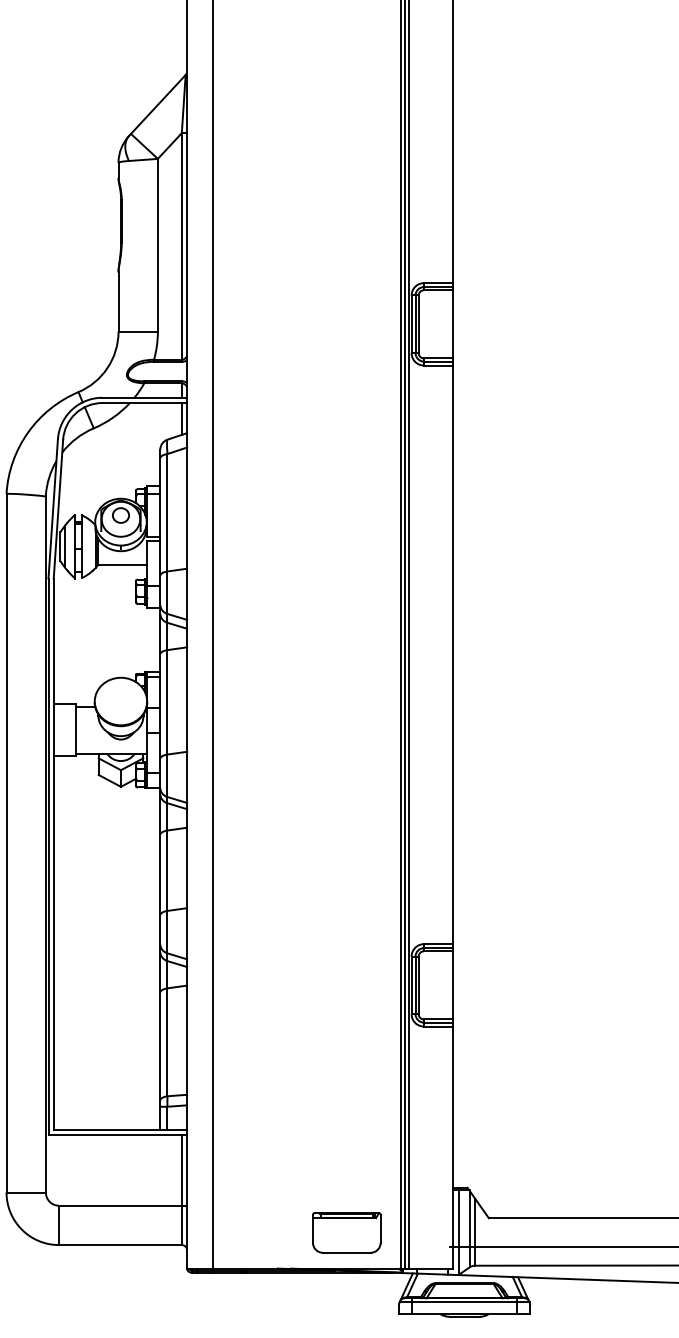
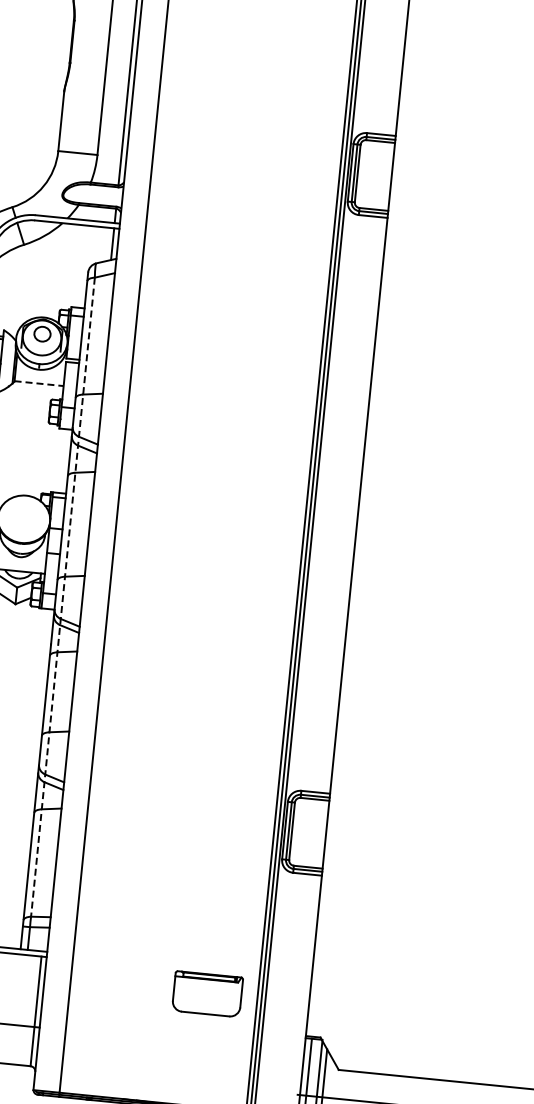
line: (122, 565) -> (39, 384), solid -> dashed
line: (167, 775) -> (62, 597), solid -> dashed
part: (346, 1232) -> (207, 993), moved

